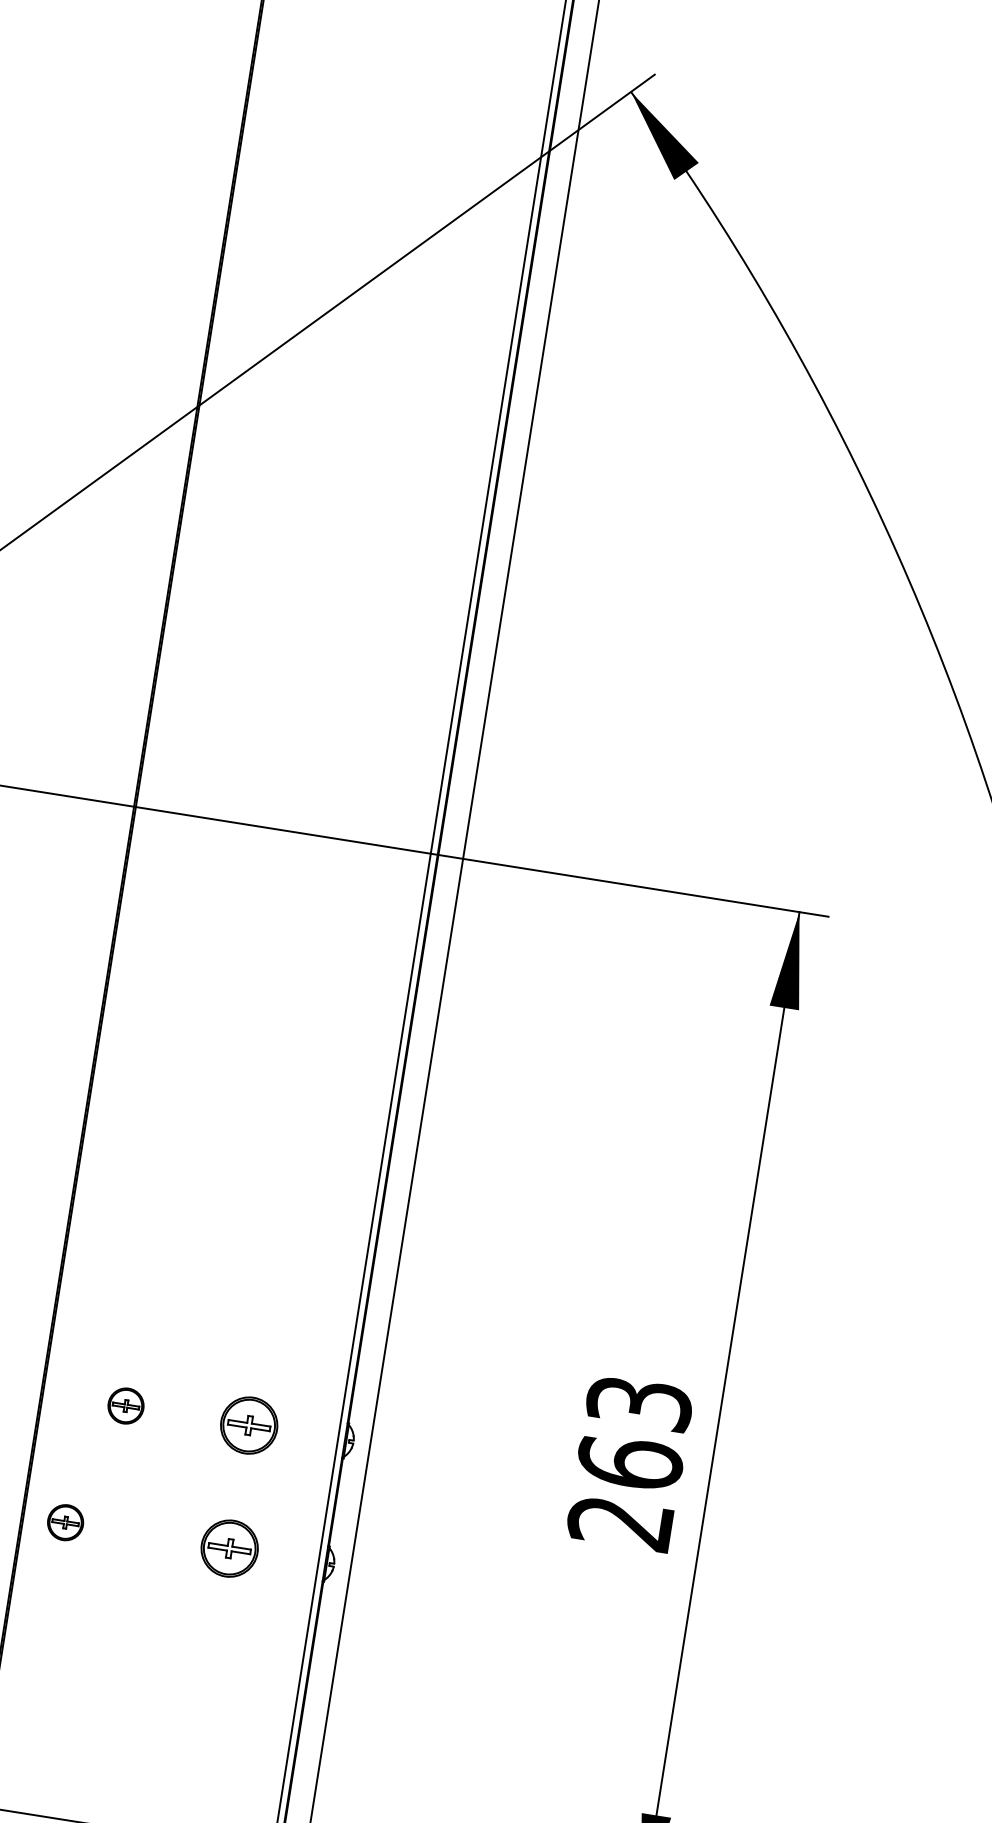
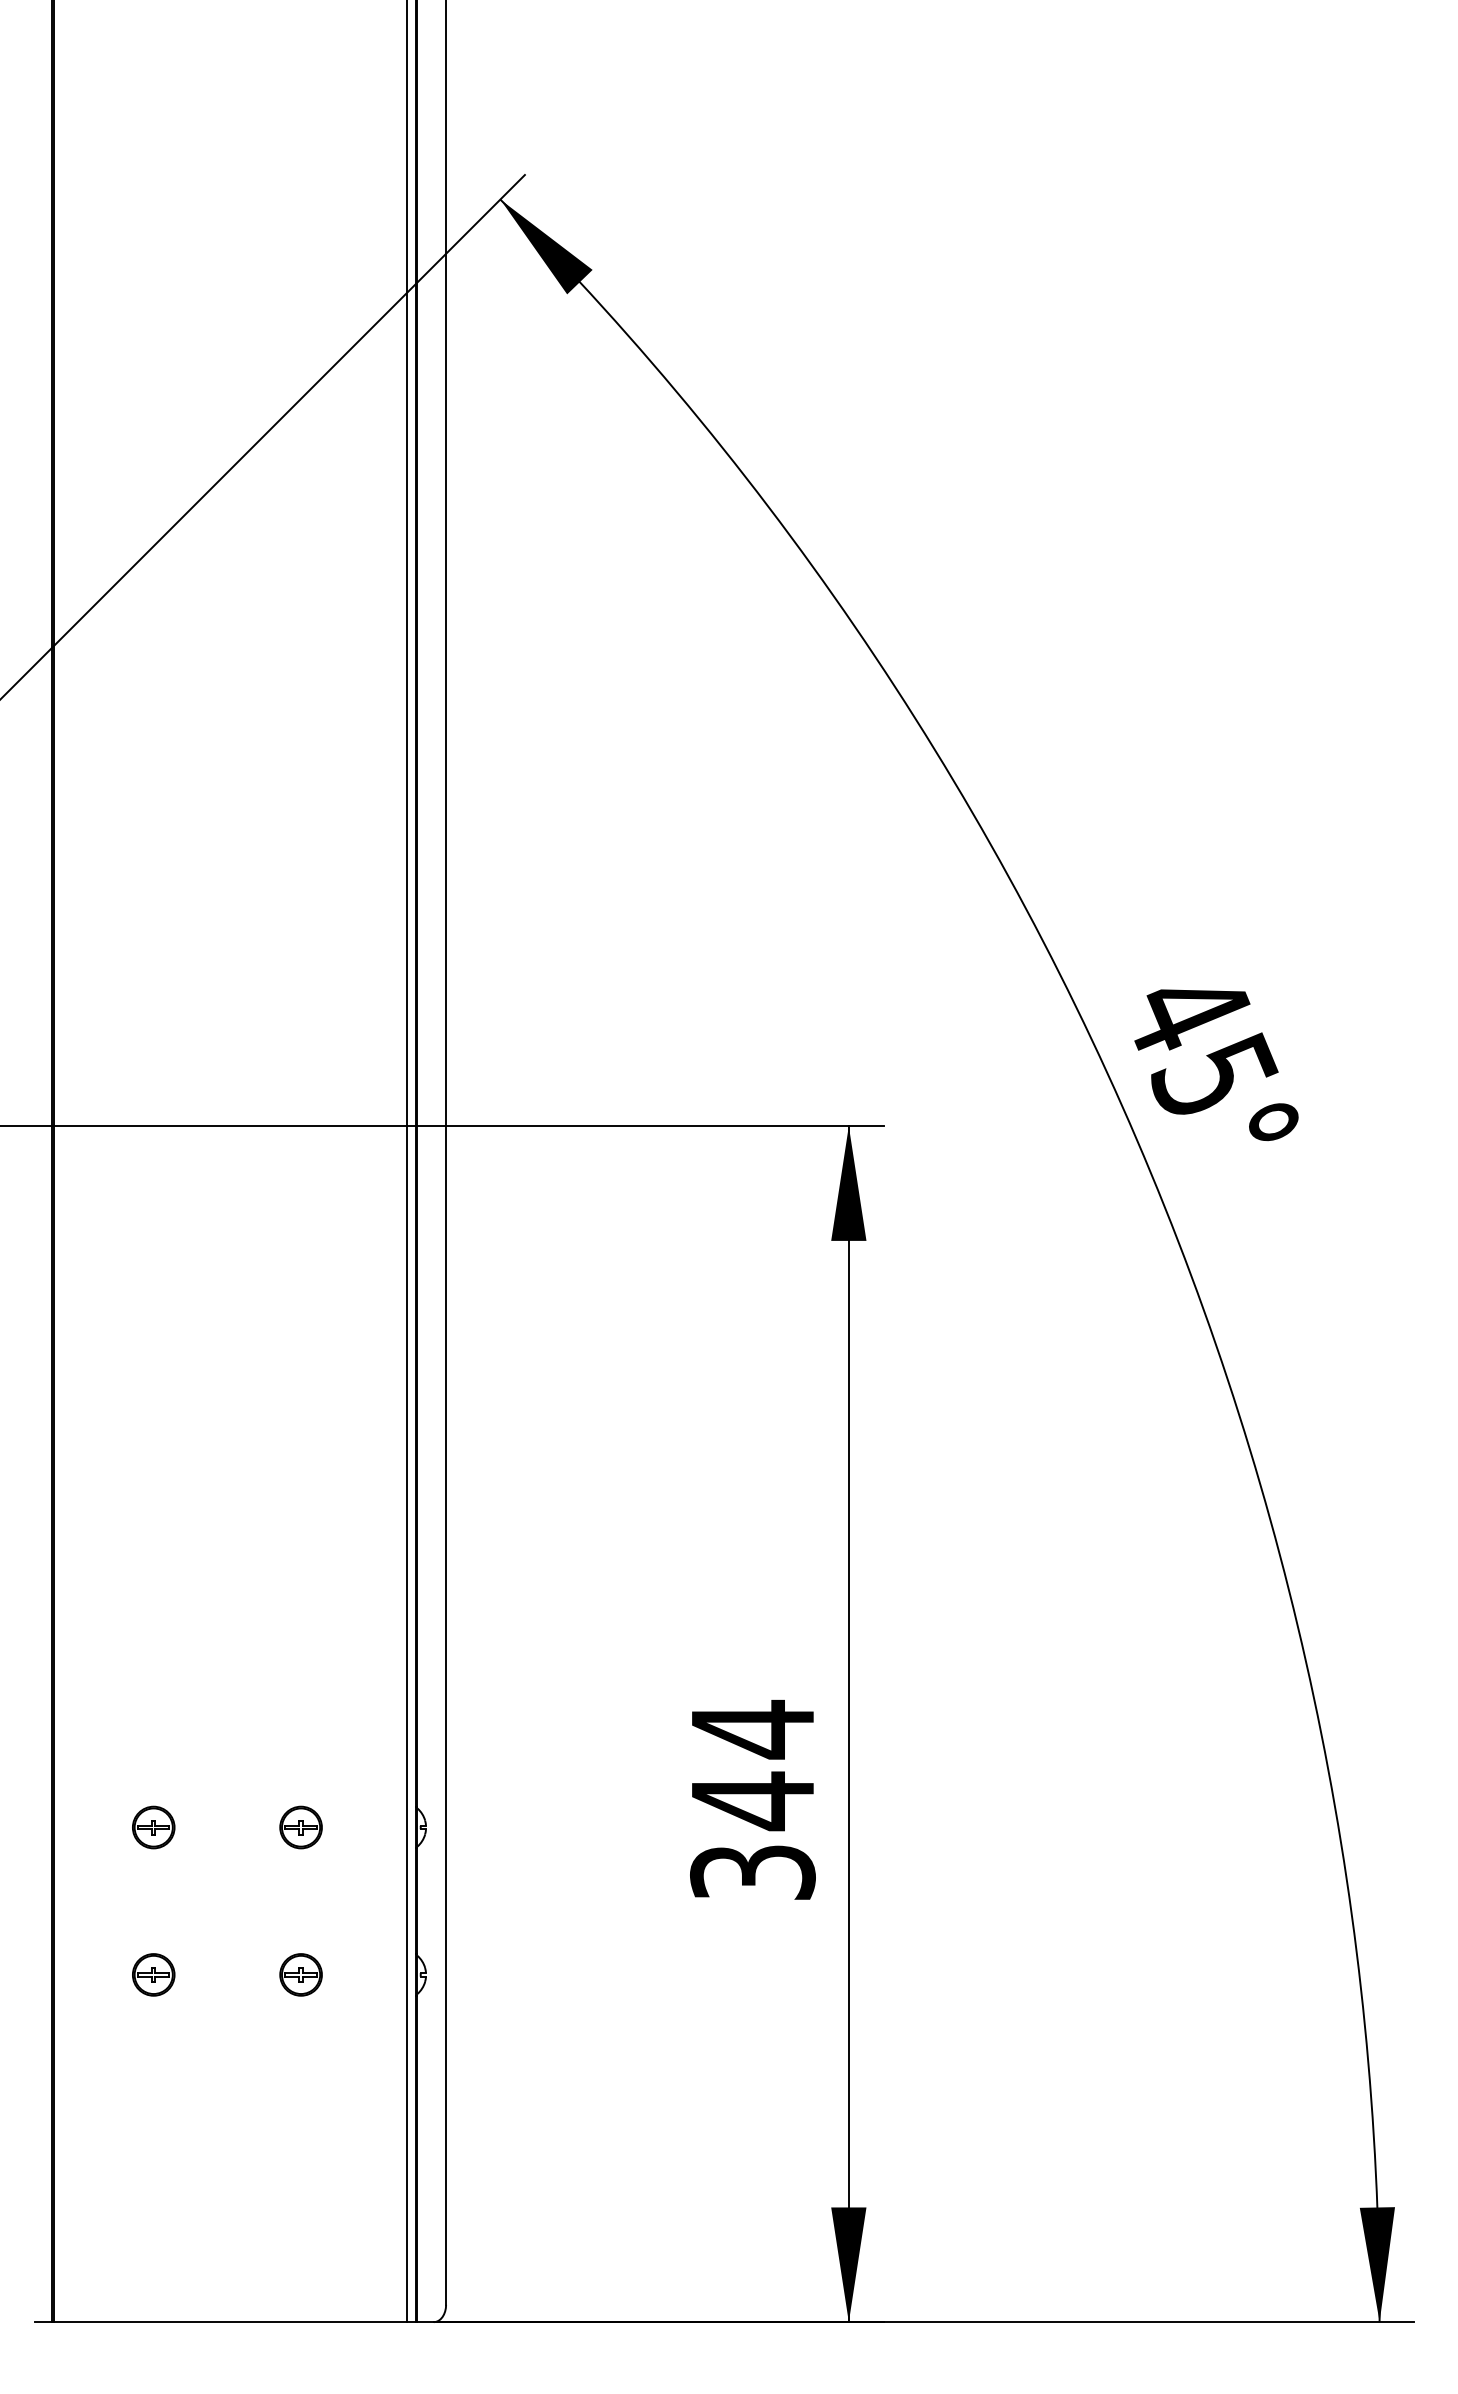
part: (248, 1425) -> (300, 1827), size x0.62
text: (629, 1461) -> (752, 1799), 263 -> 344
part: (65, 1522) -> (153, 1974), moved
part: (229, 1548) -> (300, 1974), size x0.62

